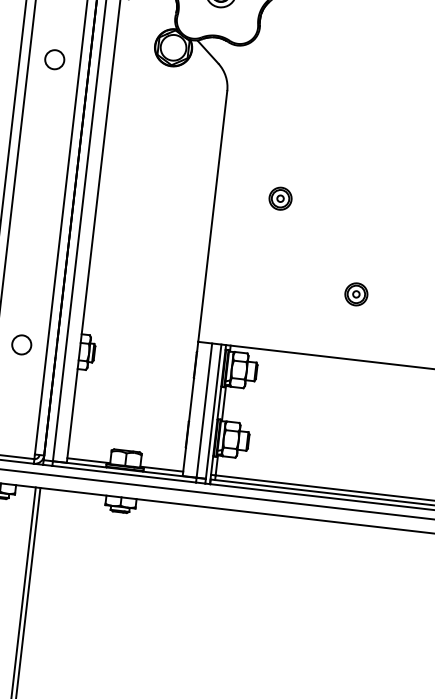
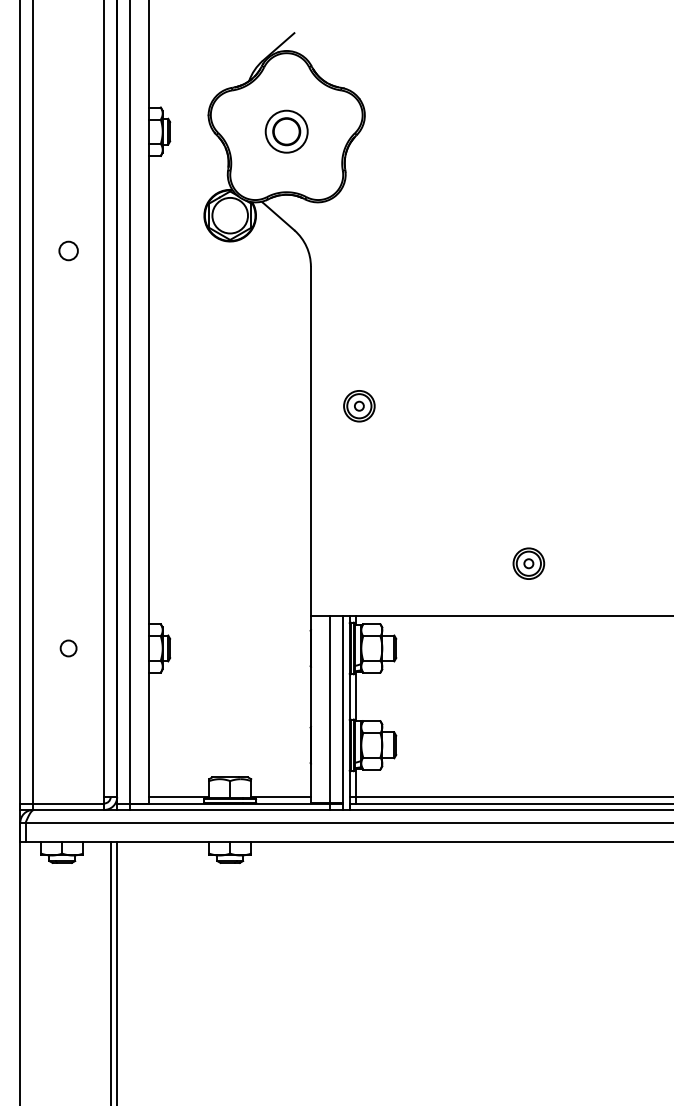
circle: (54, 59) -> (68, 250), size x0.7
part: (280, 198) -> (359, 406), moved
part: (356, 294) -> (528, 563), moved
circle: (21, 344) -> (68, 648), size x0.6

